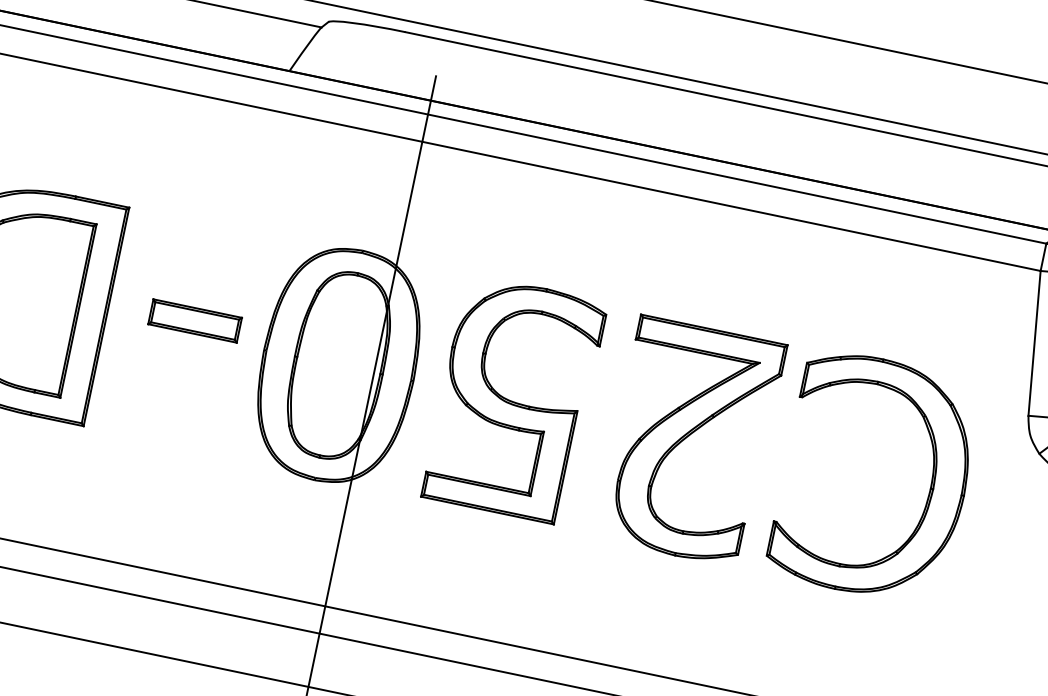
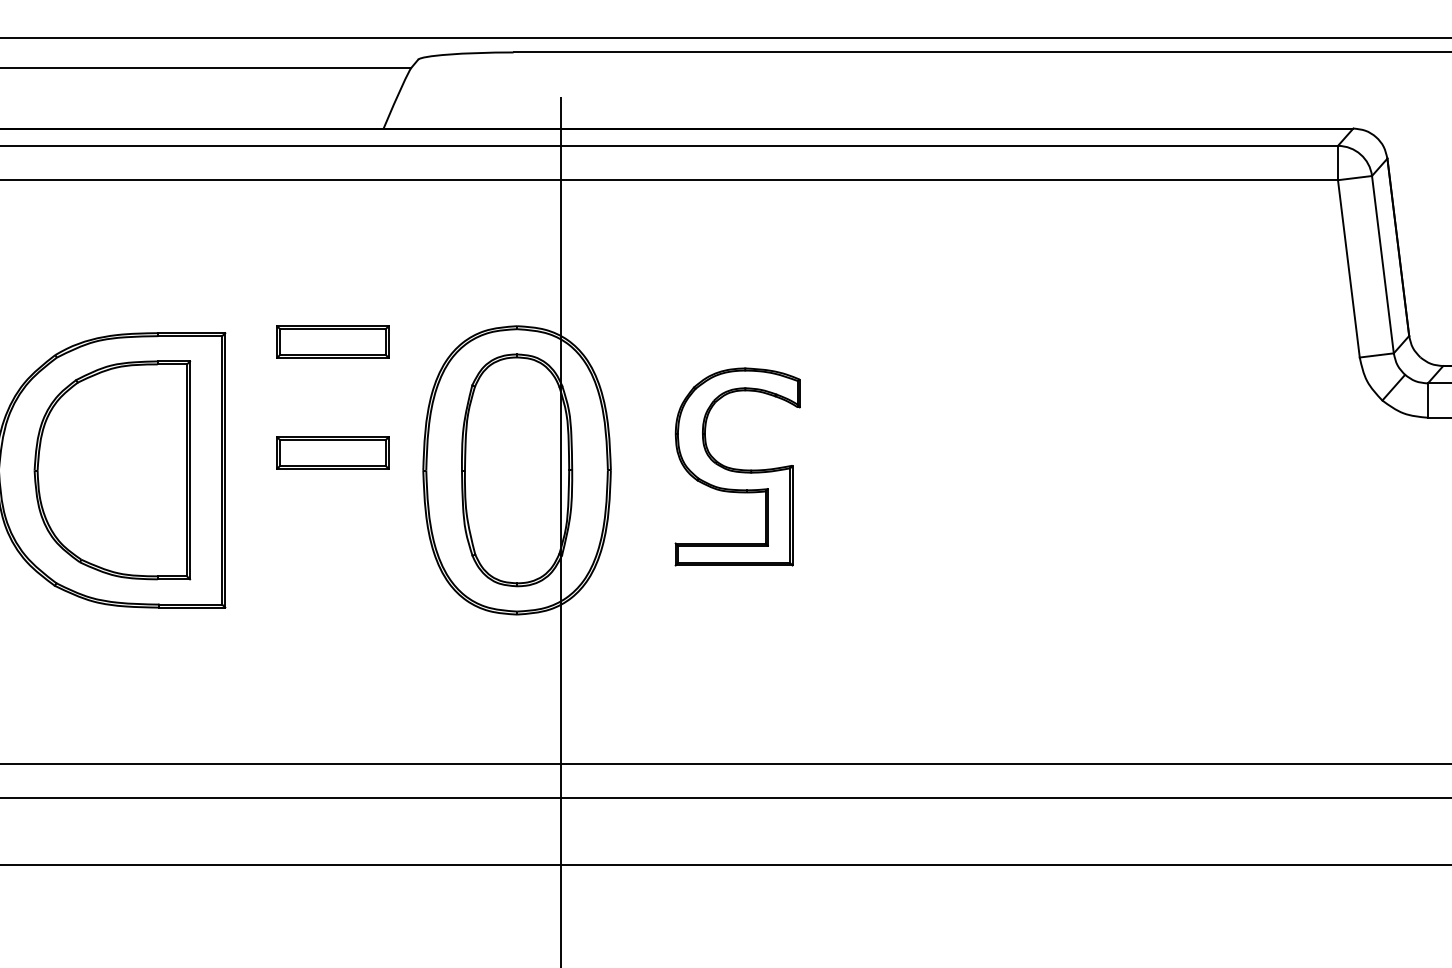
part: (213, 232) -> (332, 341), added
part: (514, 399) -> (737, 466), size x0.7
part: (686, 438) -> (953, 471), removed
part: (929, 489) -> (1259, 470), removed

